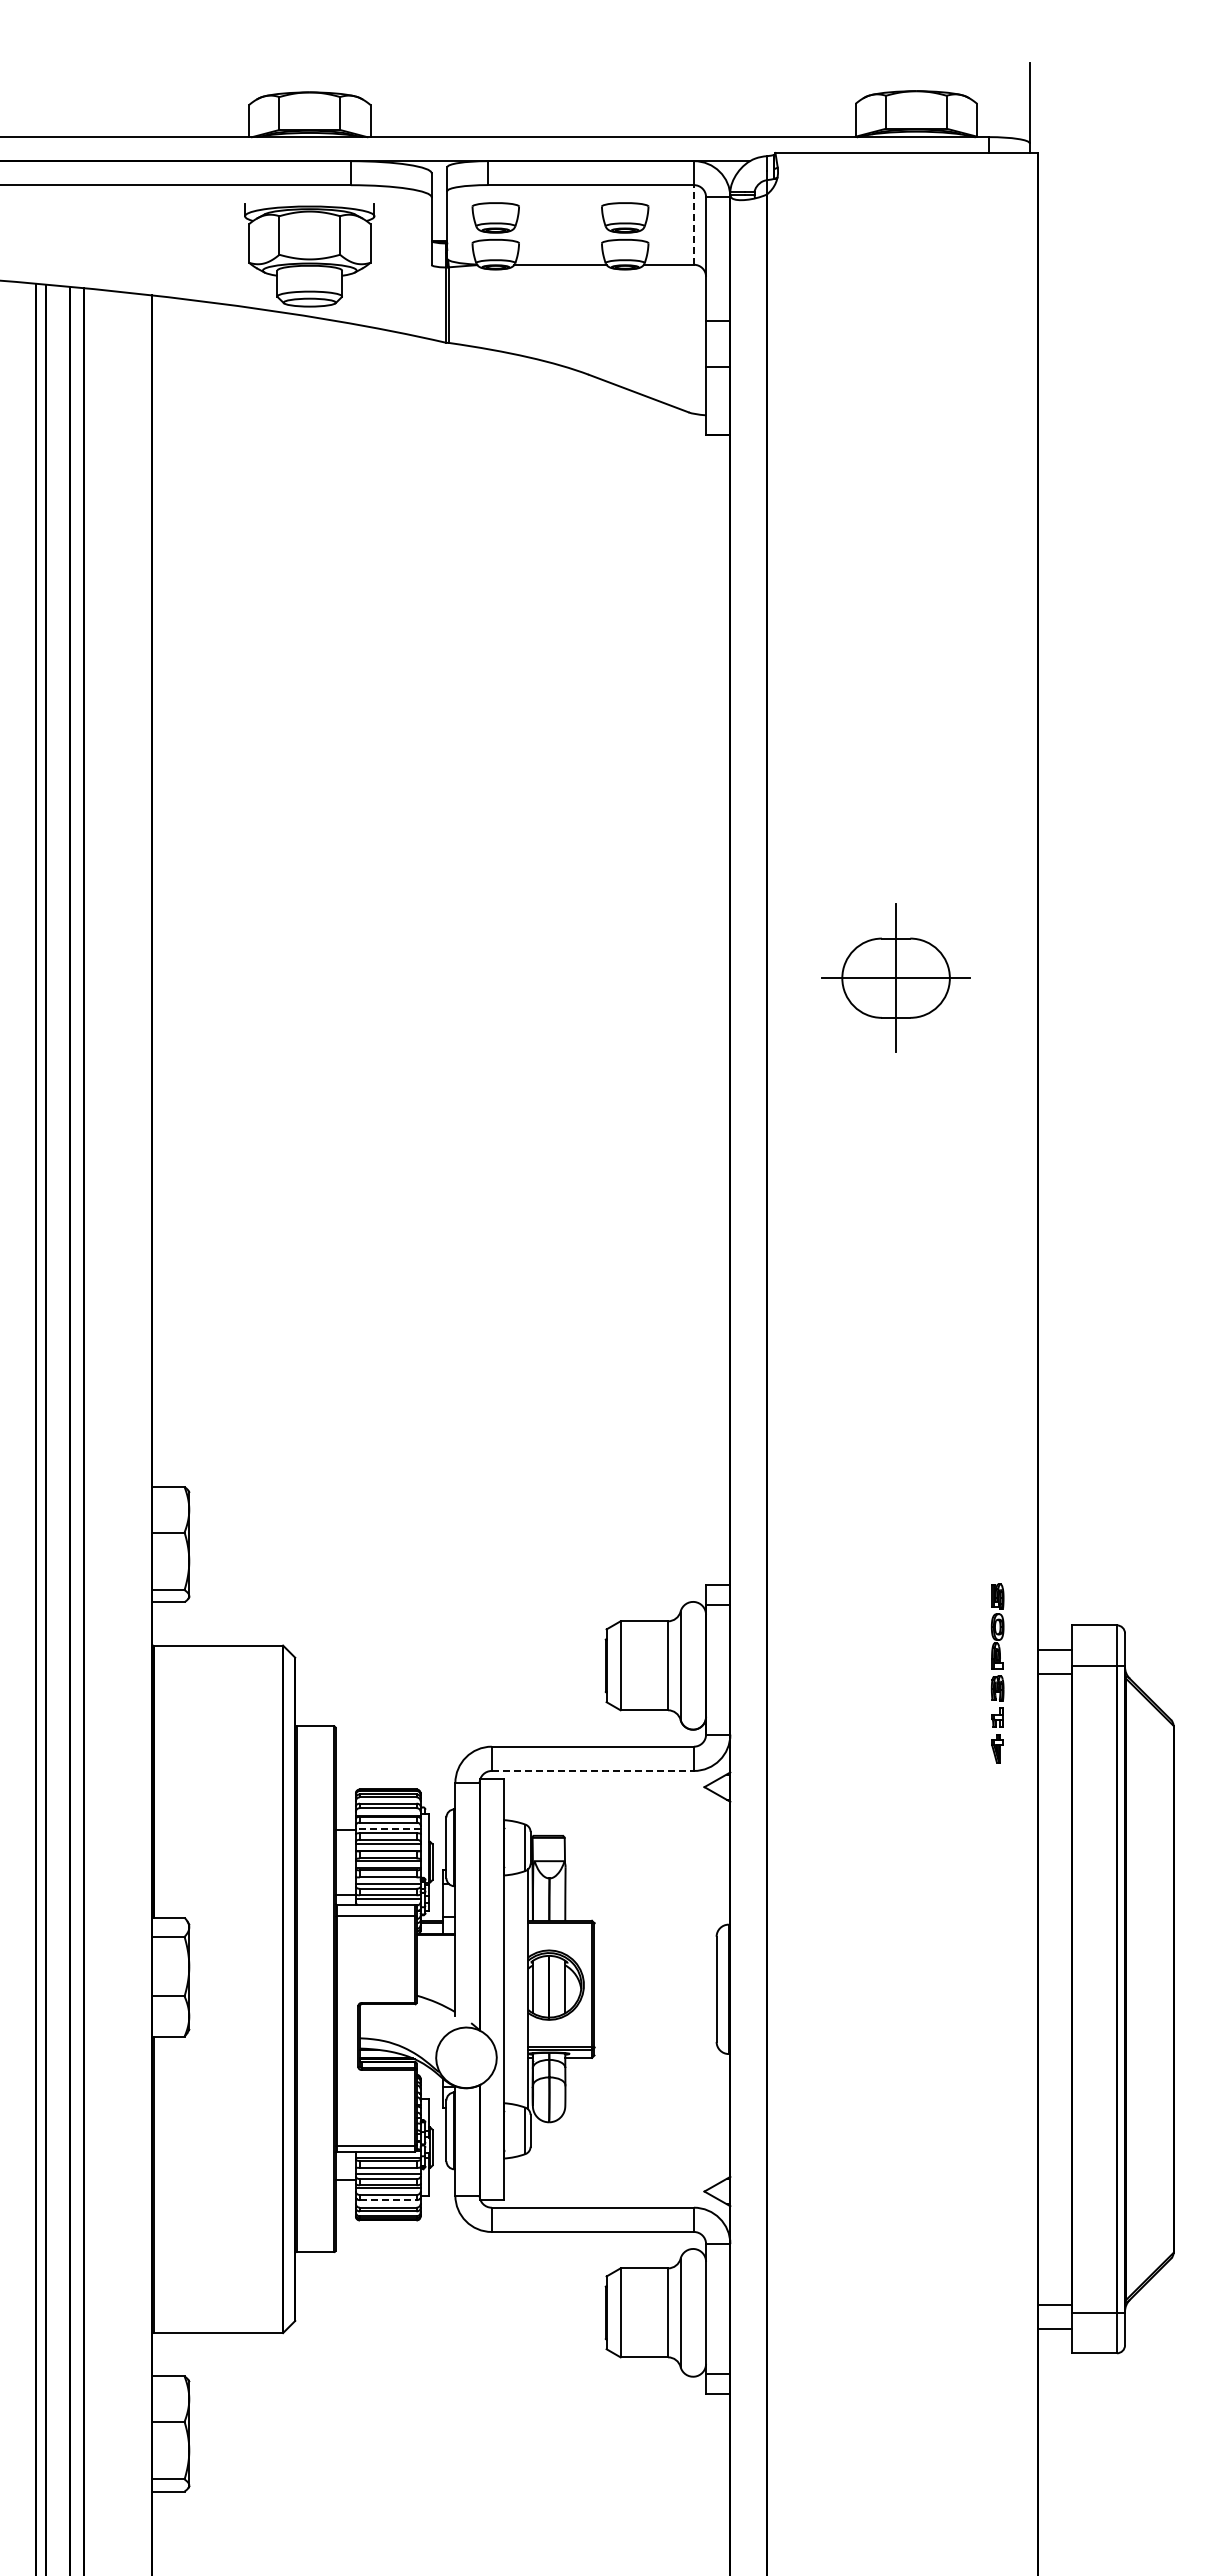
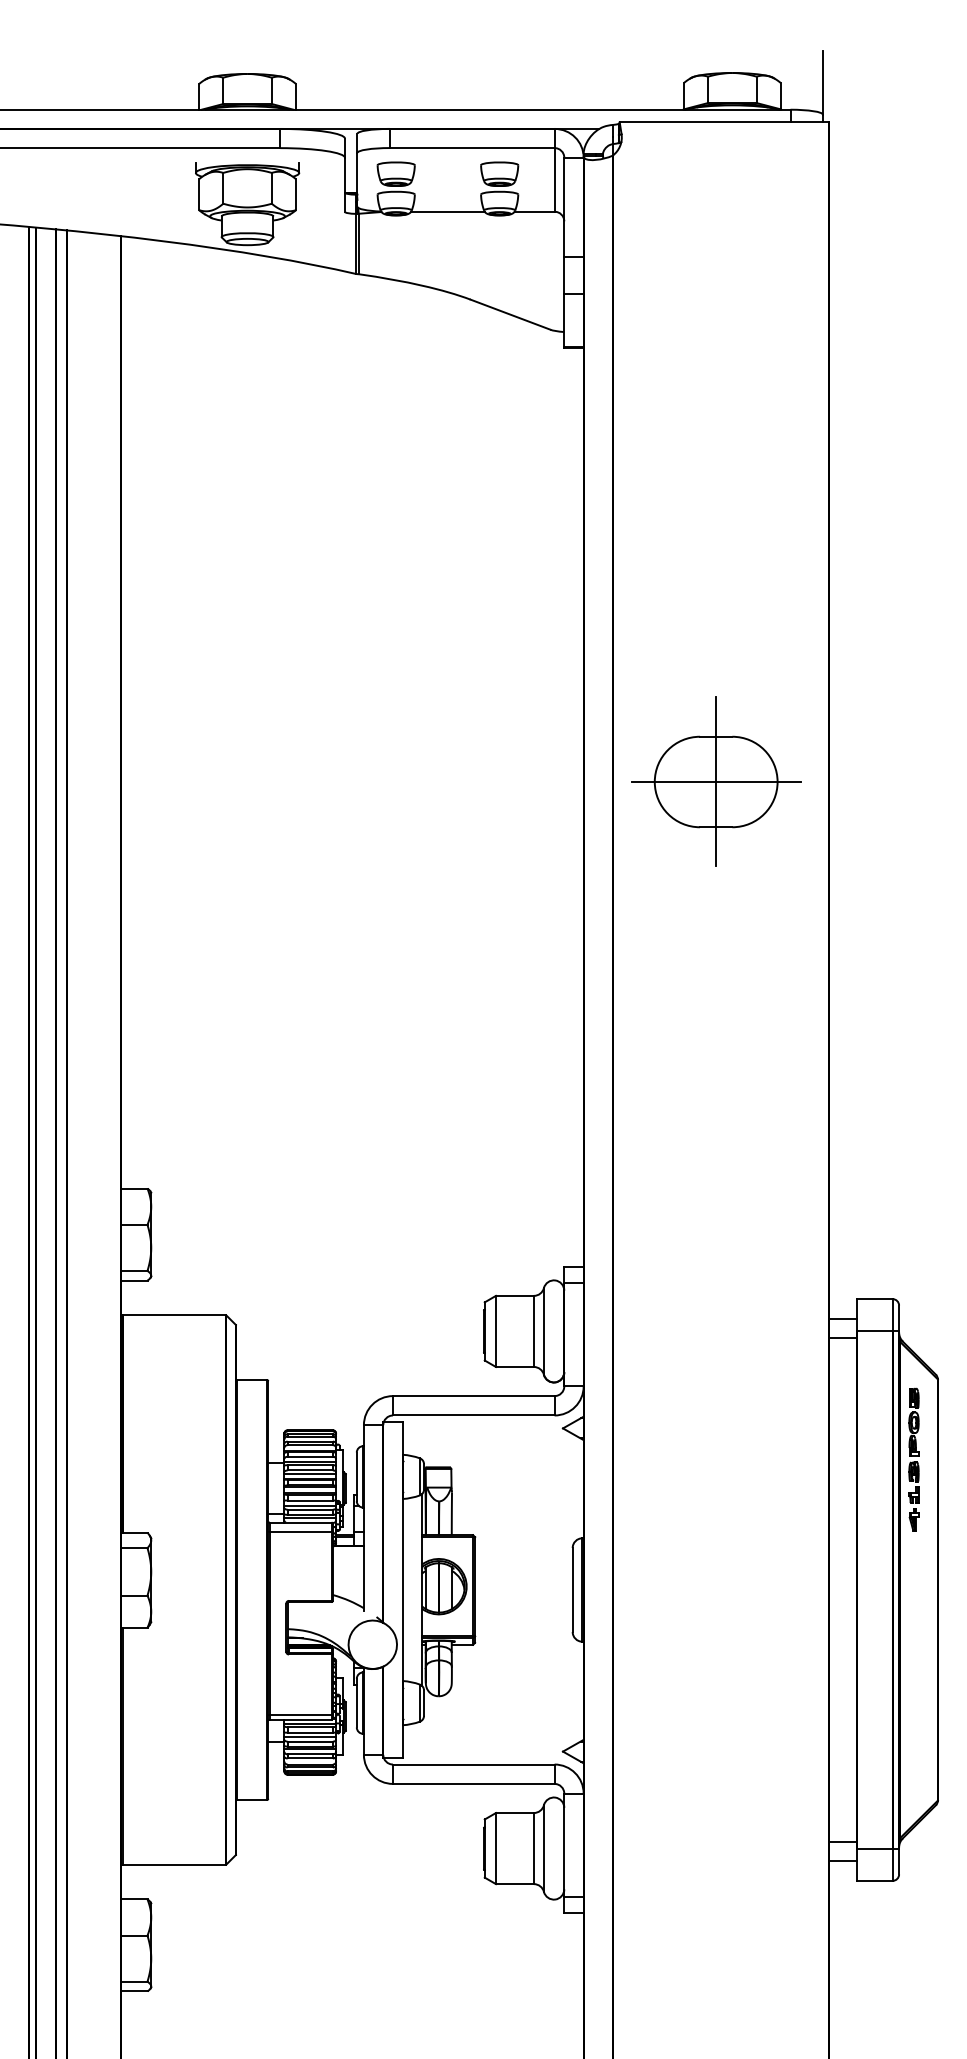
line: (693, 224) -> (554, 179), dashed -> solid
part: (895, 977) -> (715, 781), size x1.43
part: (997, 1673) -> (913, 1459), moved
line: (593, 1770) -> (474, 1415), dashed -> solid
line: (387, 1828) -> (309, 1461), dashed -> solid
line: (388, 2200) -> (310, 1758), dashed -> solid

